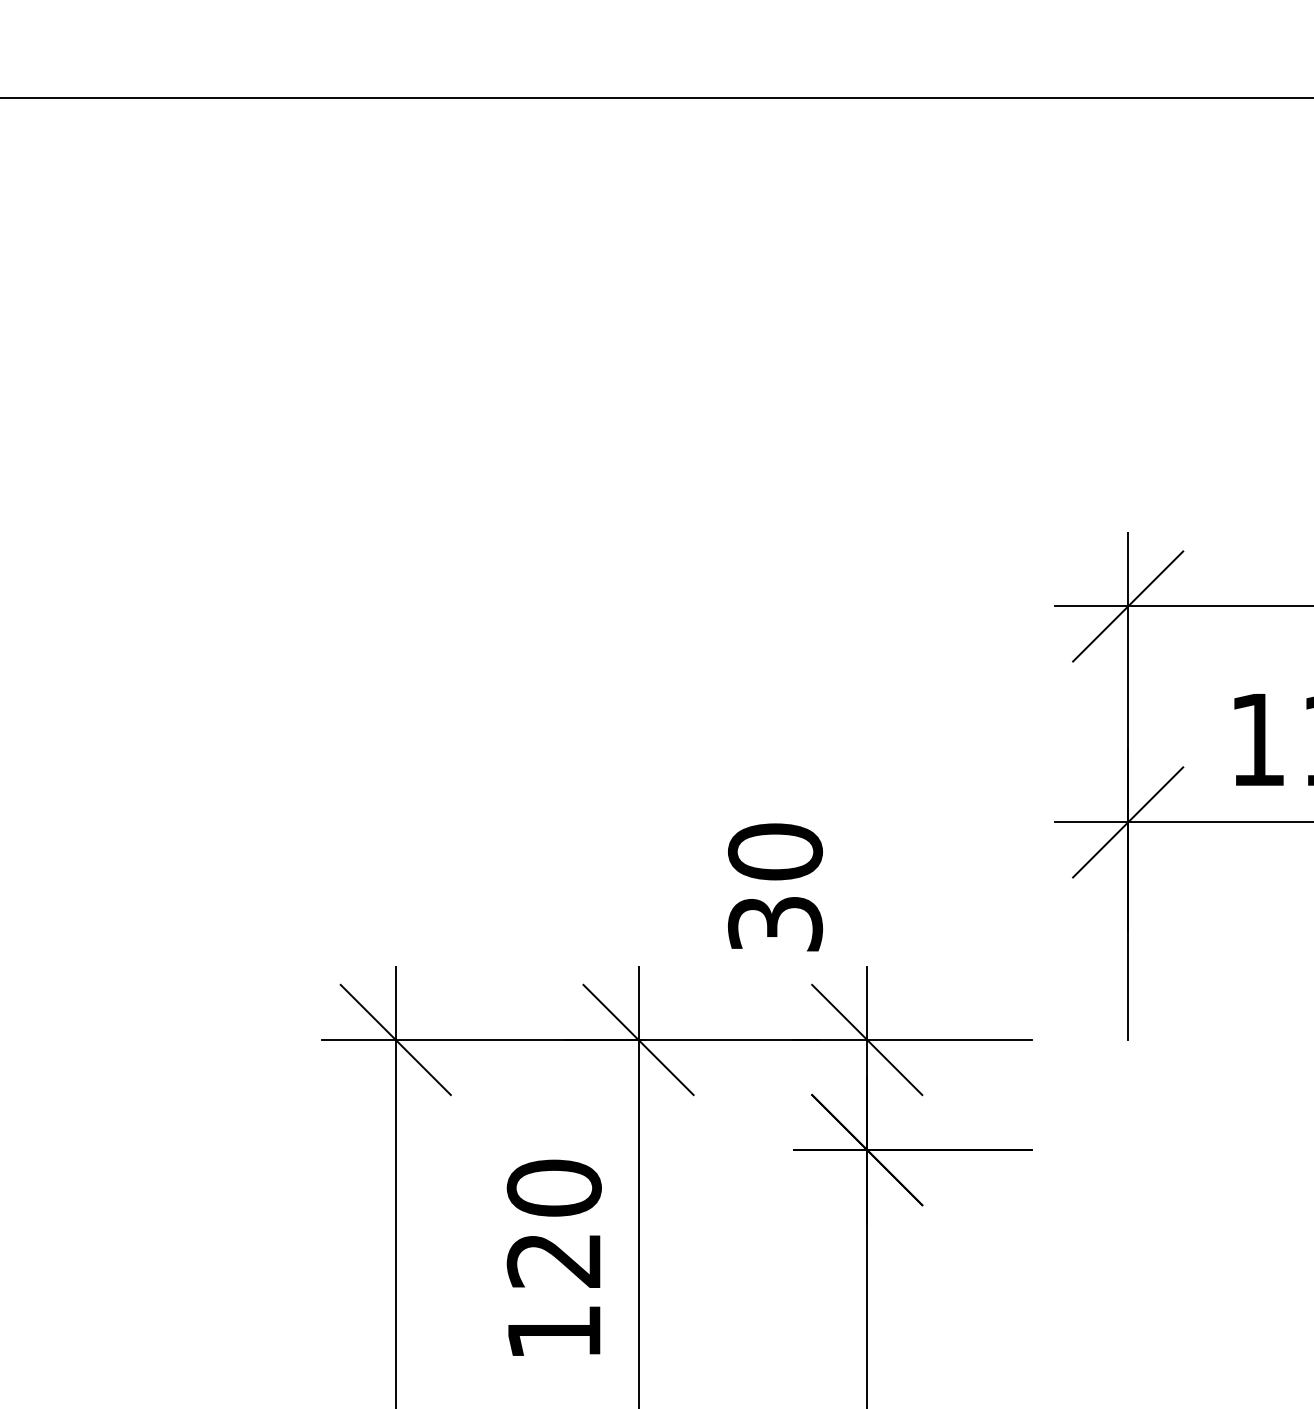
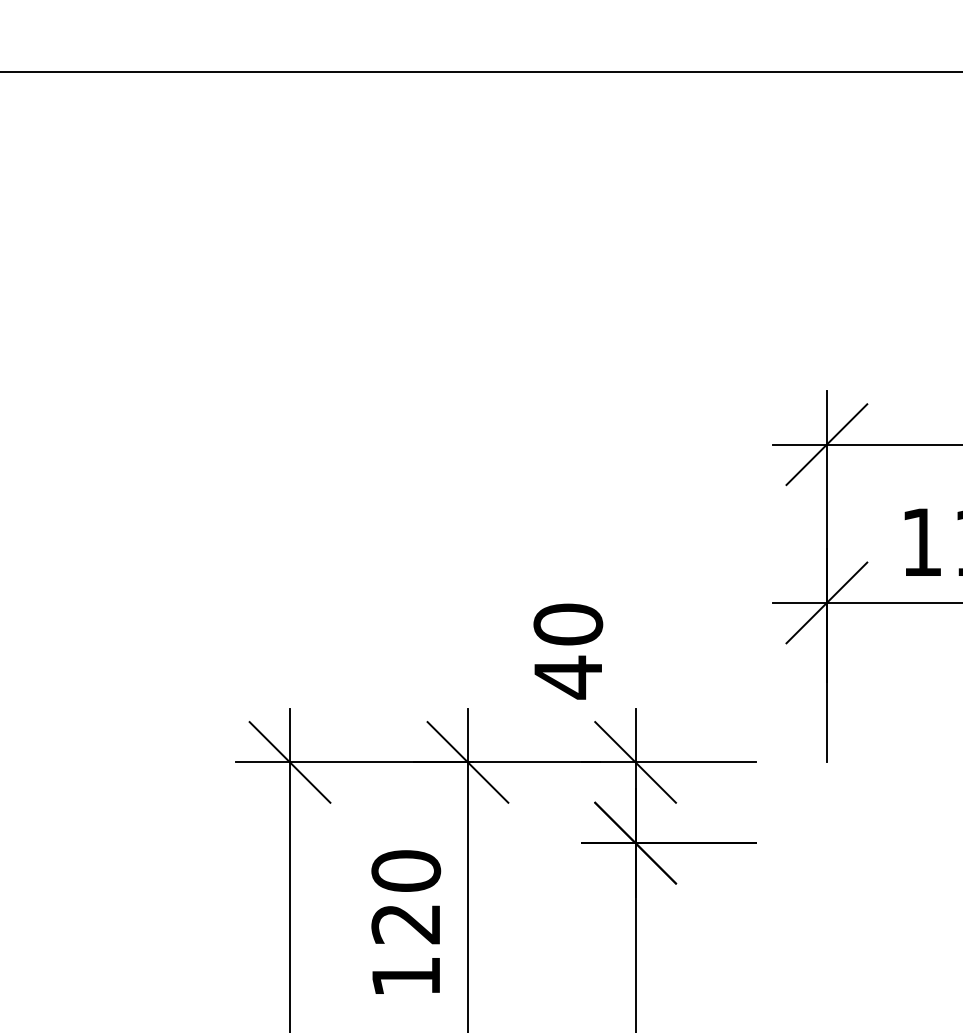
text: (775, 924) -> (568, 677), 30 -> 40

